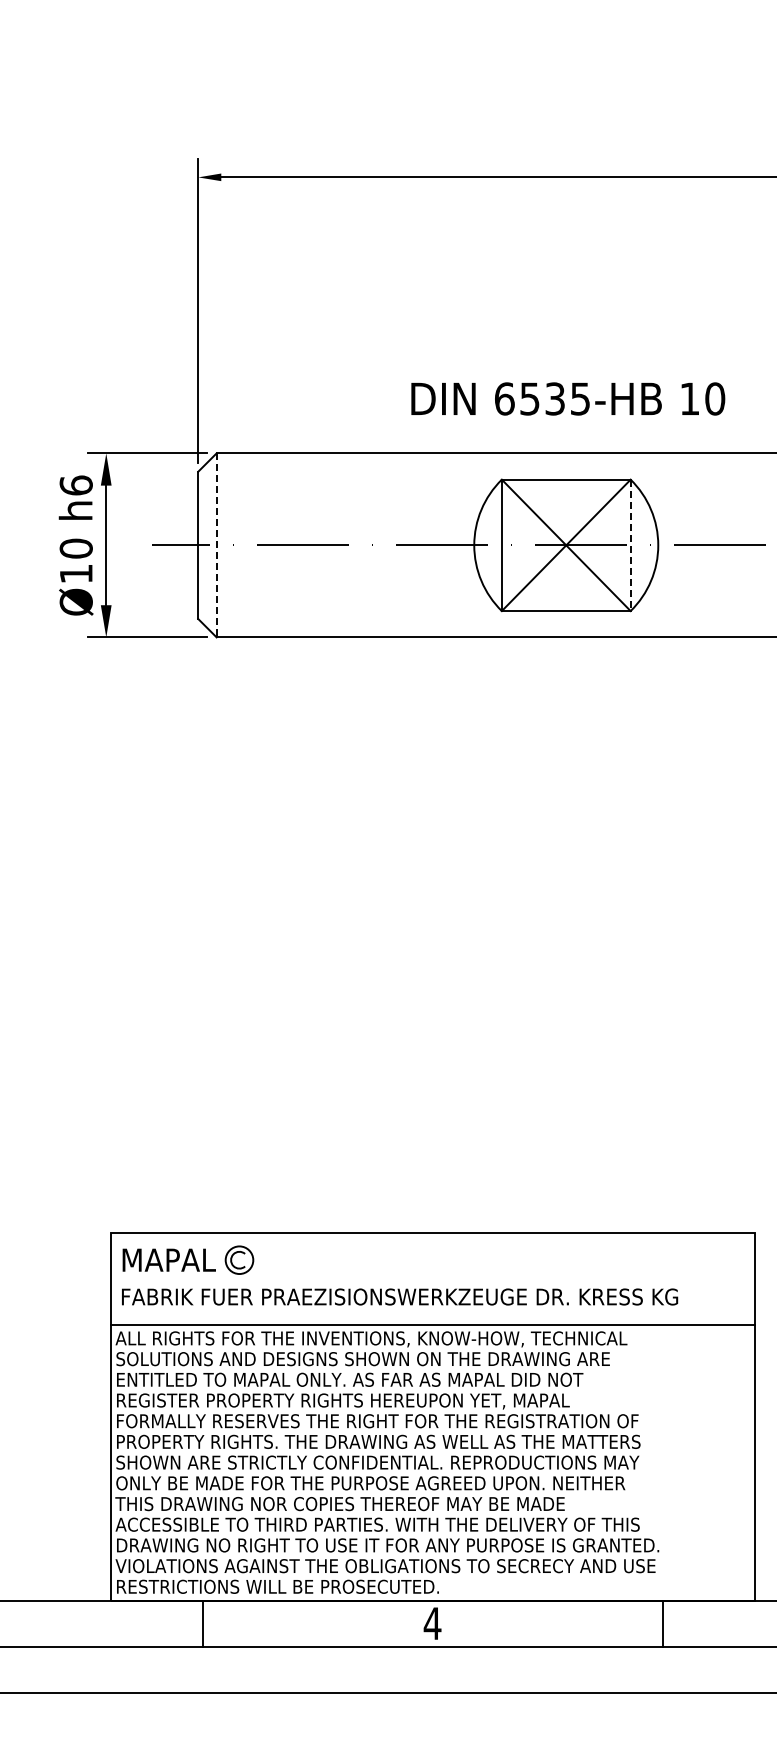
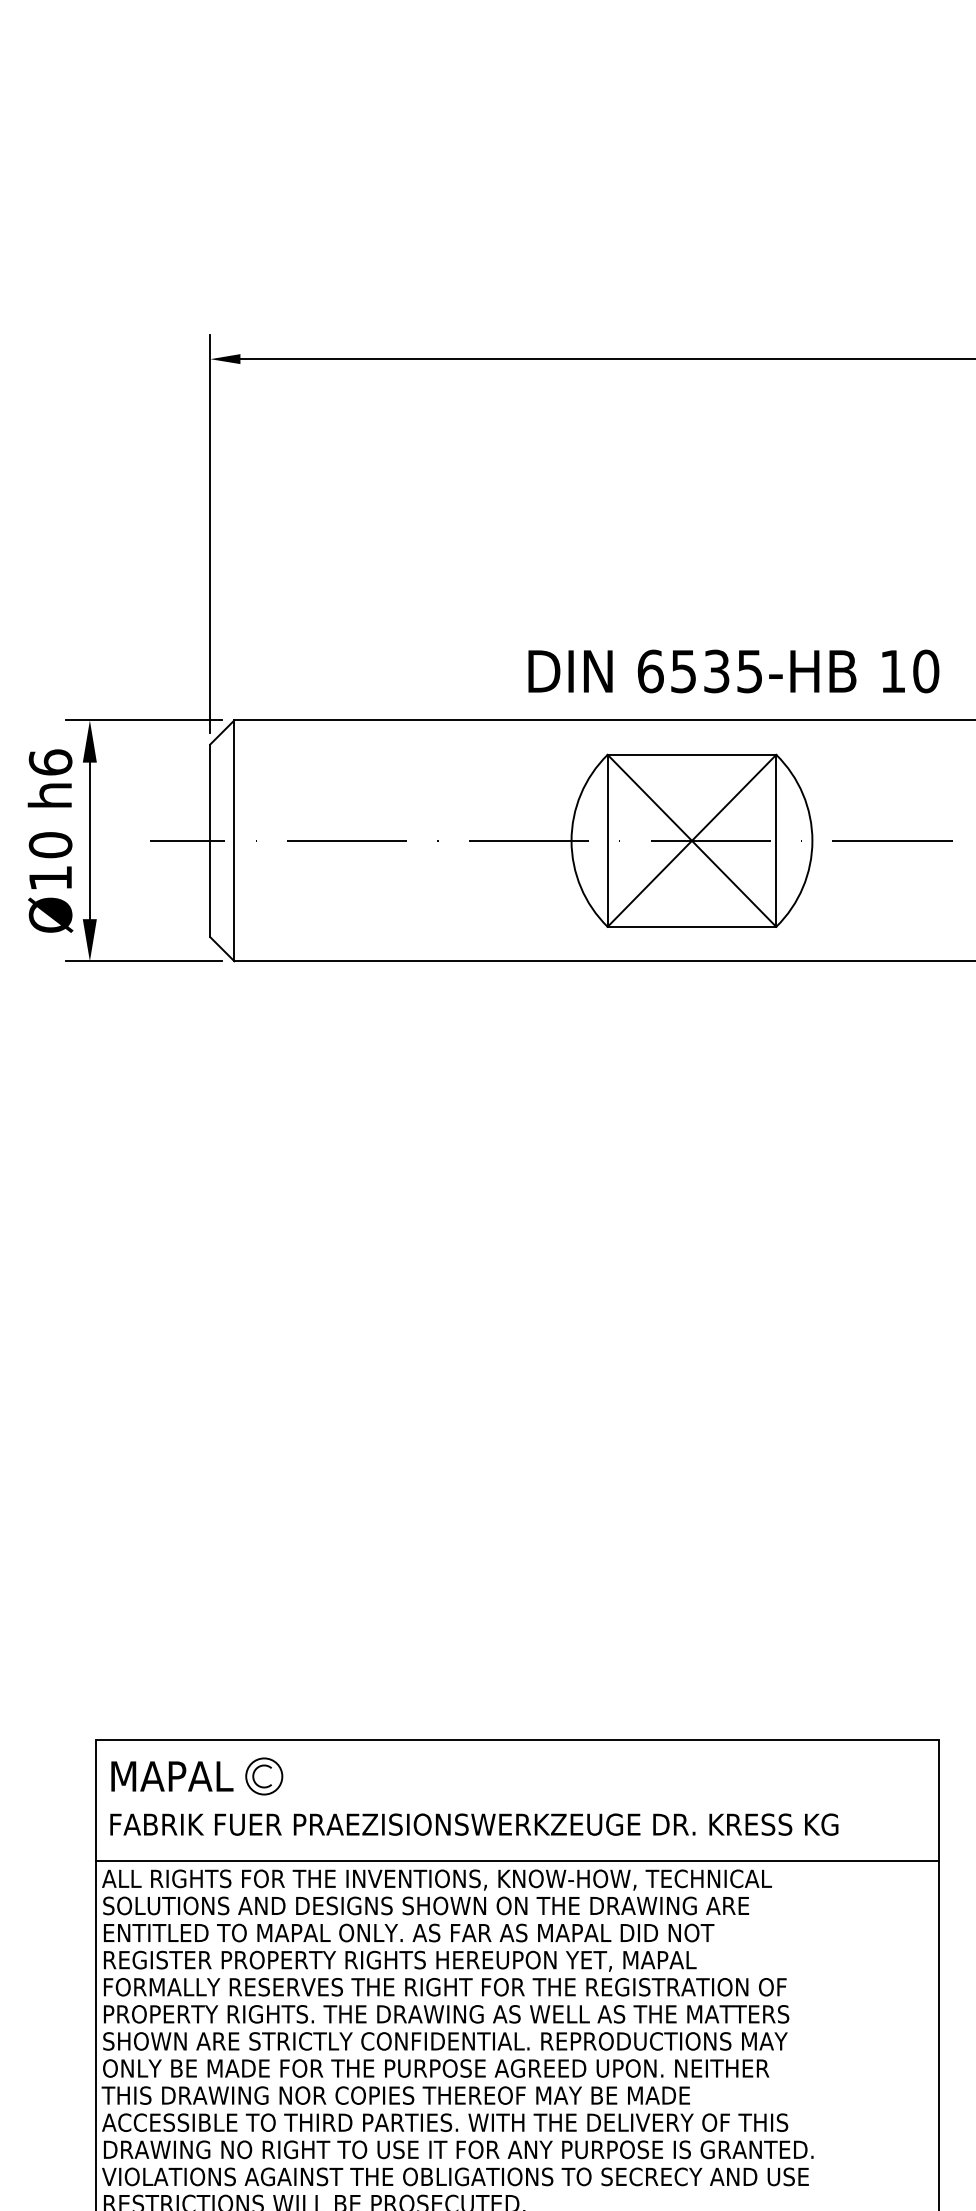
text: (568, 398) -> (734, 670), moved
line: (216, 545) -> (234, 840), dashed -> solid
line: (630, 545) -> (776, 840), dashed -> solid

